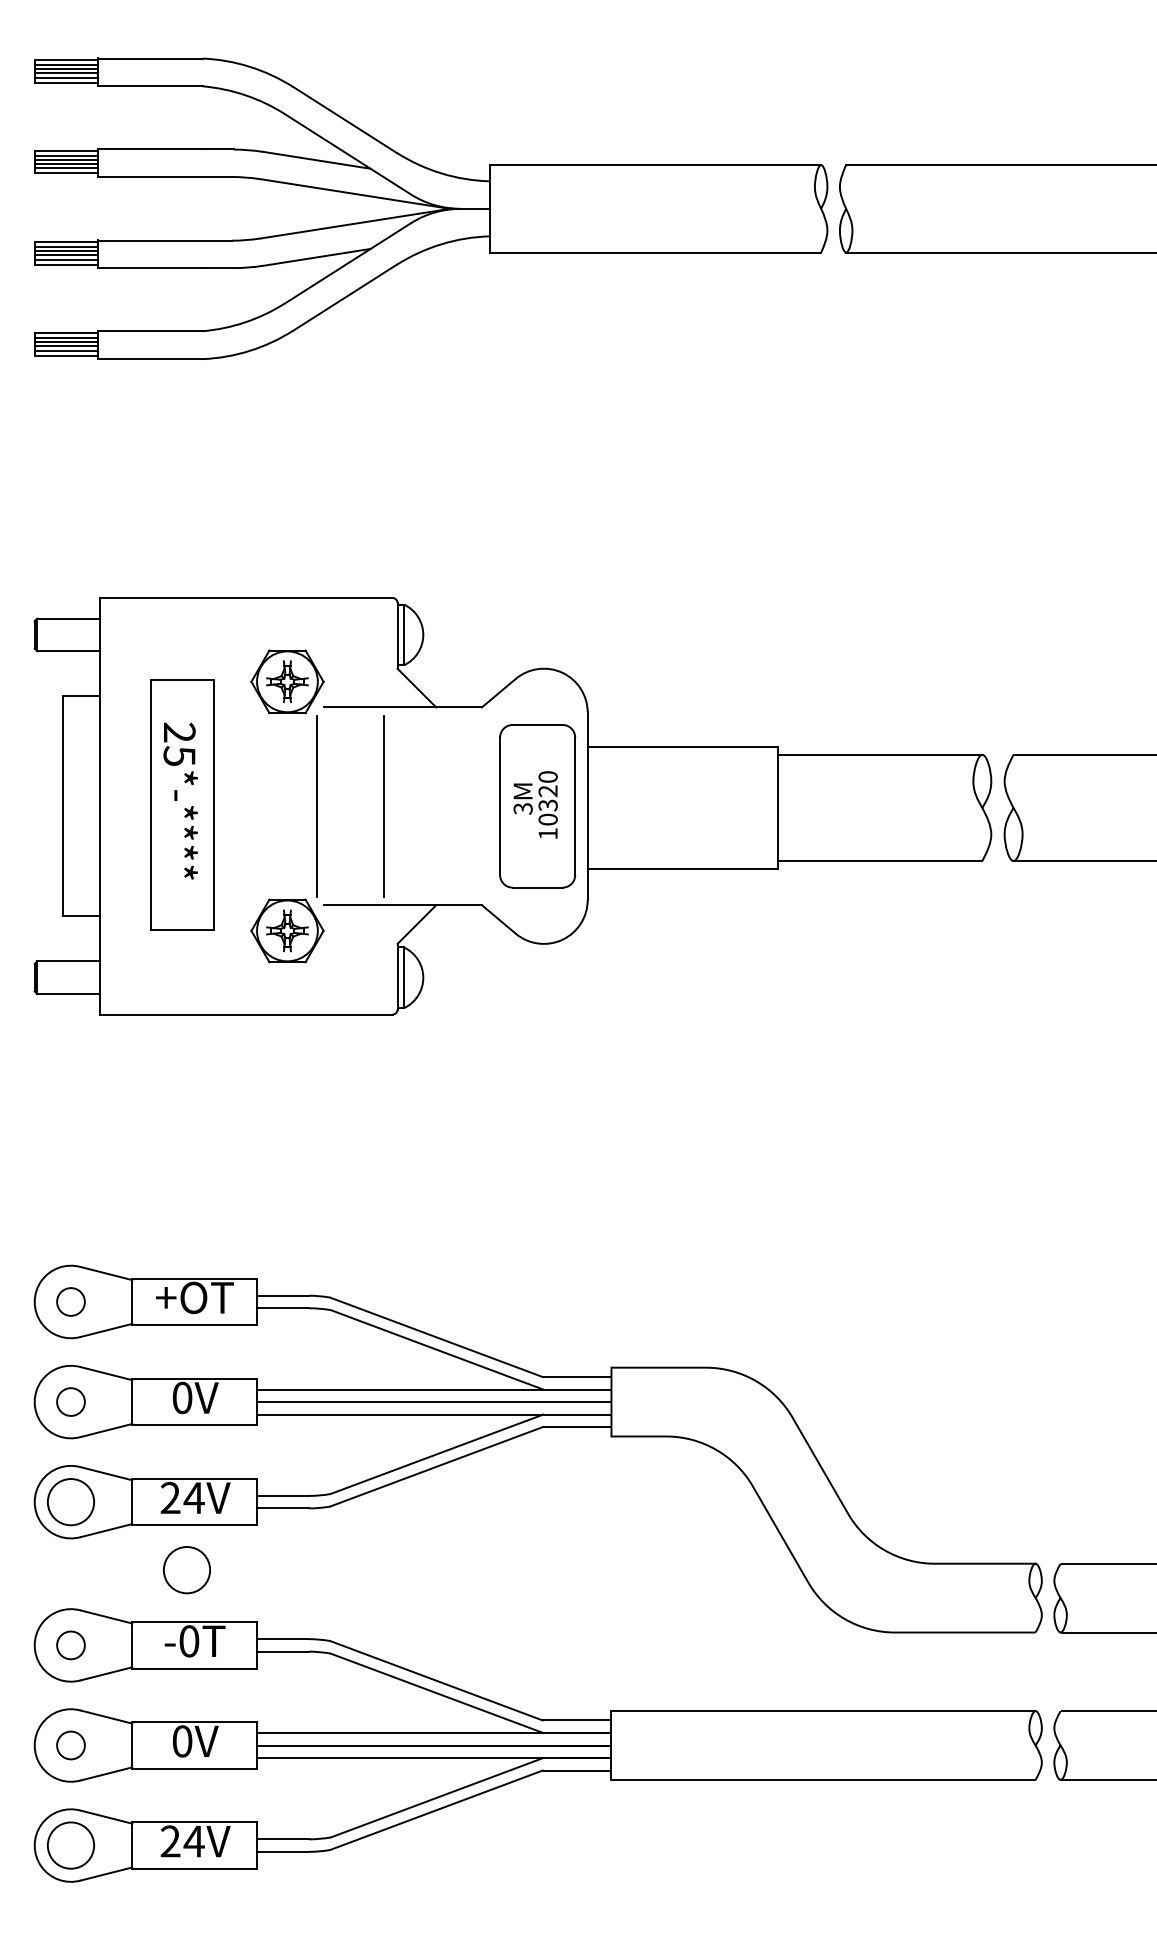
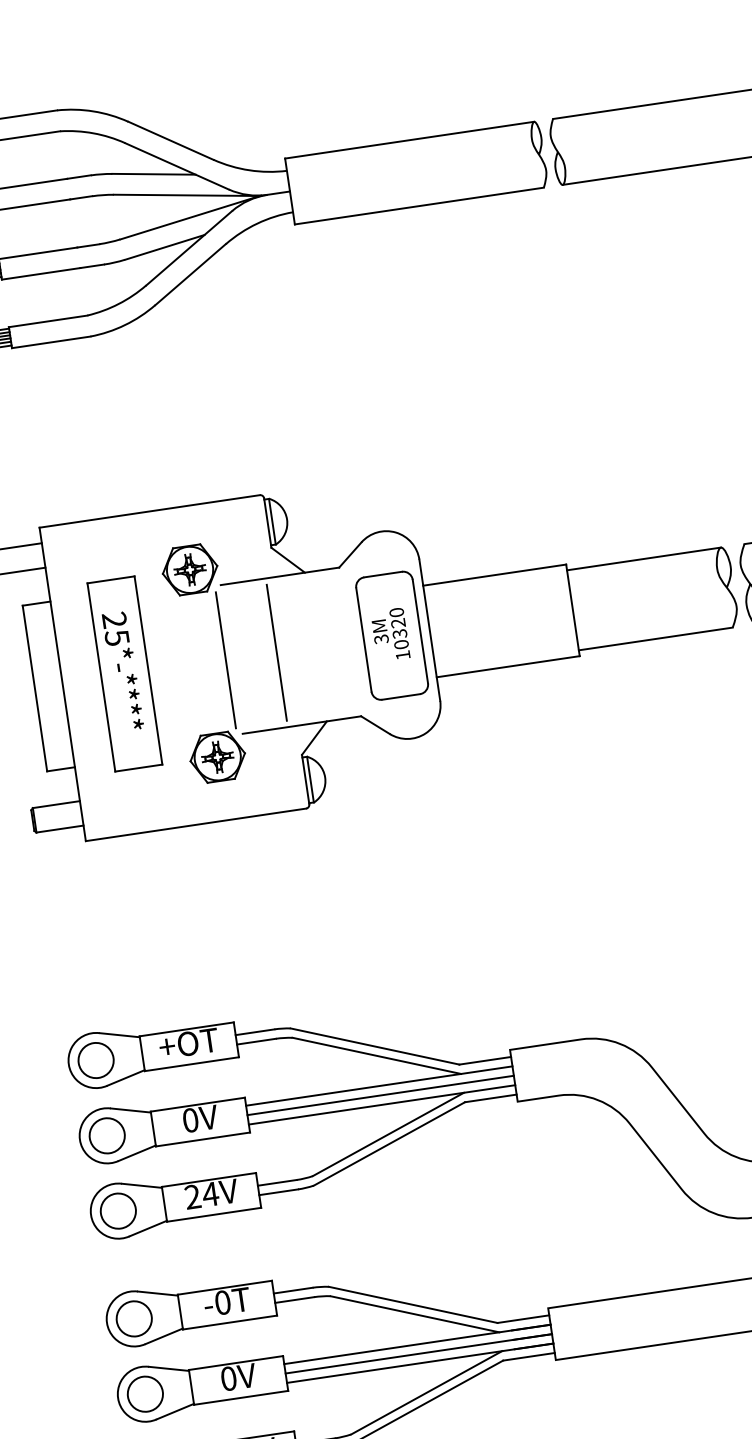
circle: (70, 1301) -> (95, 1060), size x1.67
circle: (70, 1401) -> (106, 1135), size x1.67
circle: (186, 1570) -> (212, 1249), removed
circle: (70, 1645) -> (133, 1319), size x1.67
circle: (70, 1745) -> (145, 1394), size x1.67

